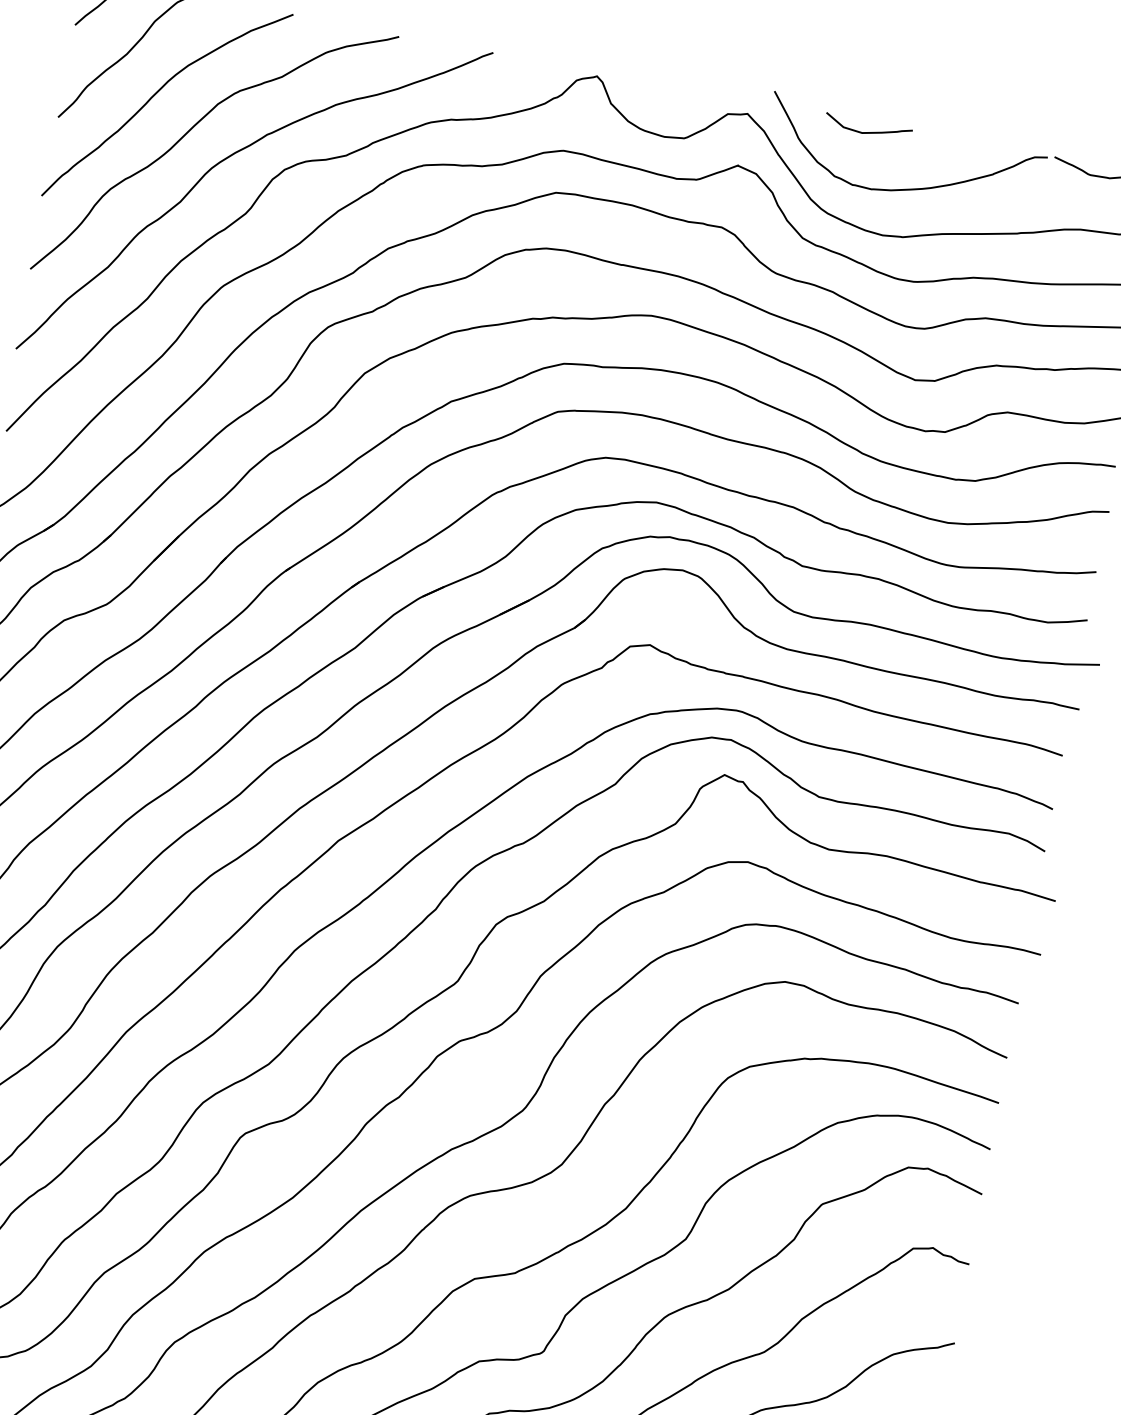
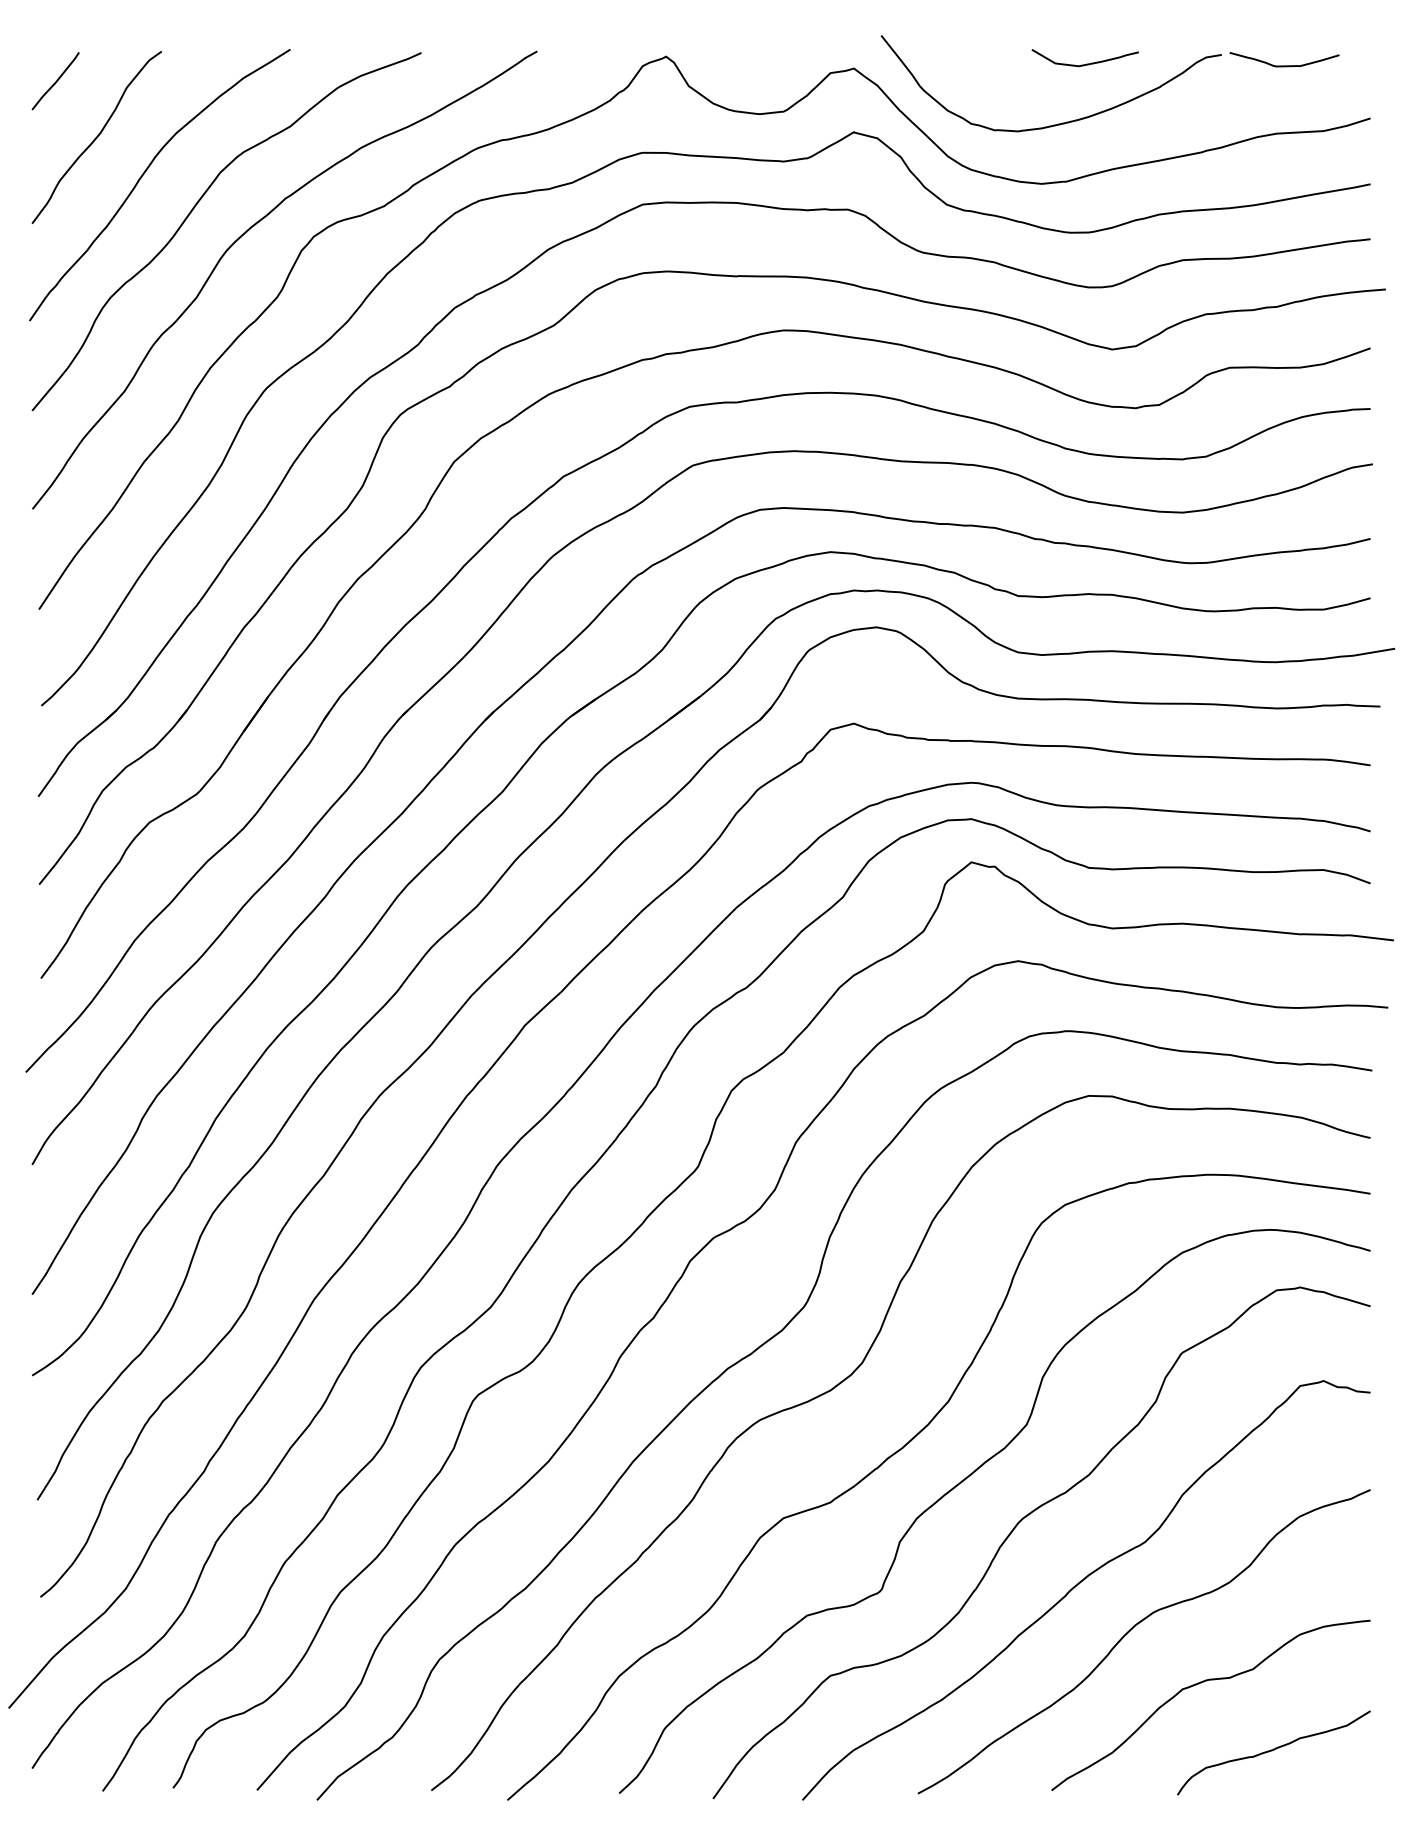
curve: (868, 131) -> (1086, 63), moved

